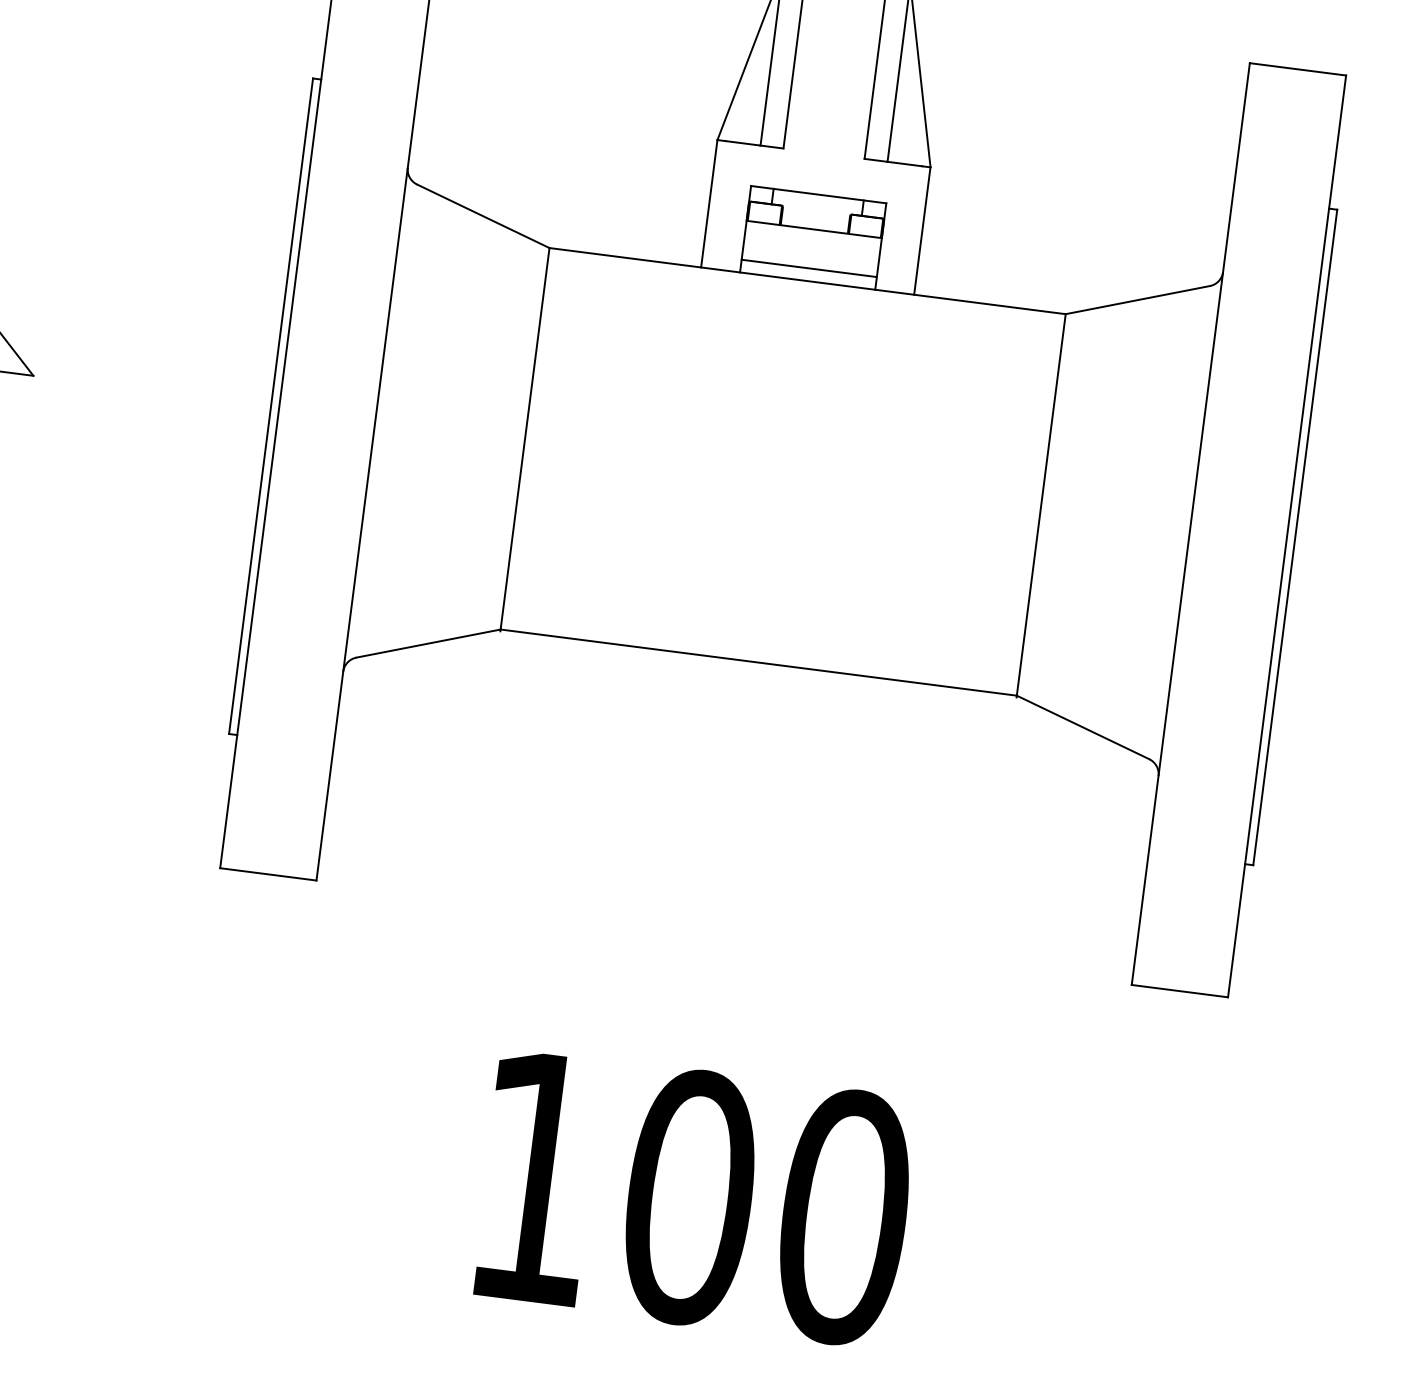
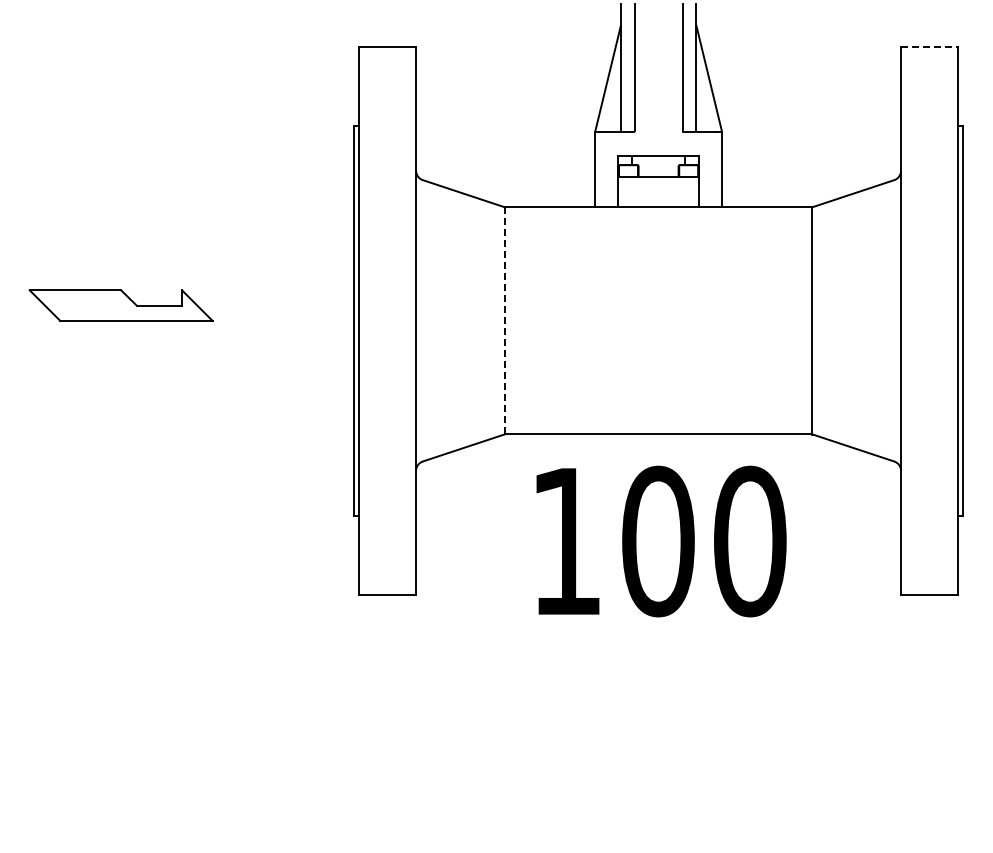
line: (1297, 69) -> (929, 46), solid -> dashed
line: (809, 267) -> (658, 199), removed
line: (525, 440) -> (505, 321), solid -> dashed
text: (695, 1198) -> (661, 541), moved

